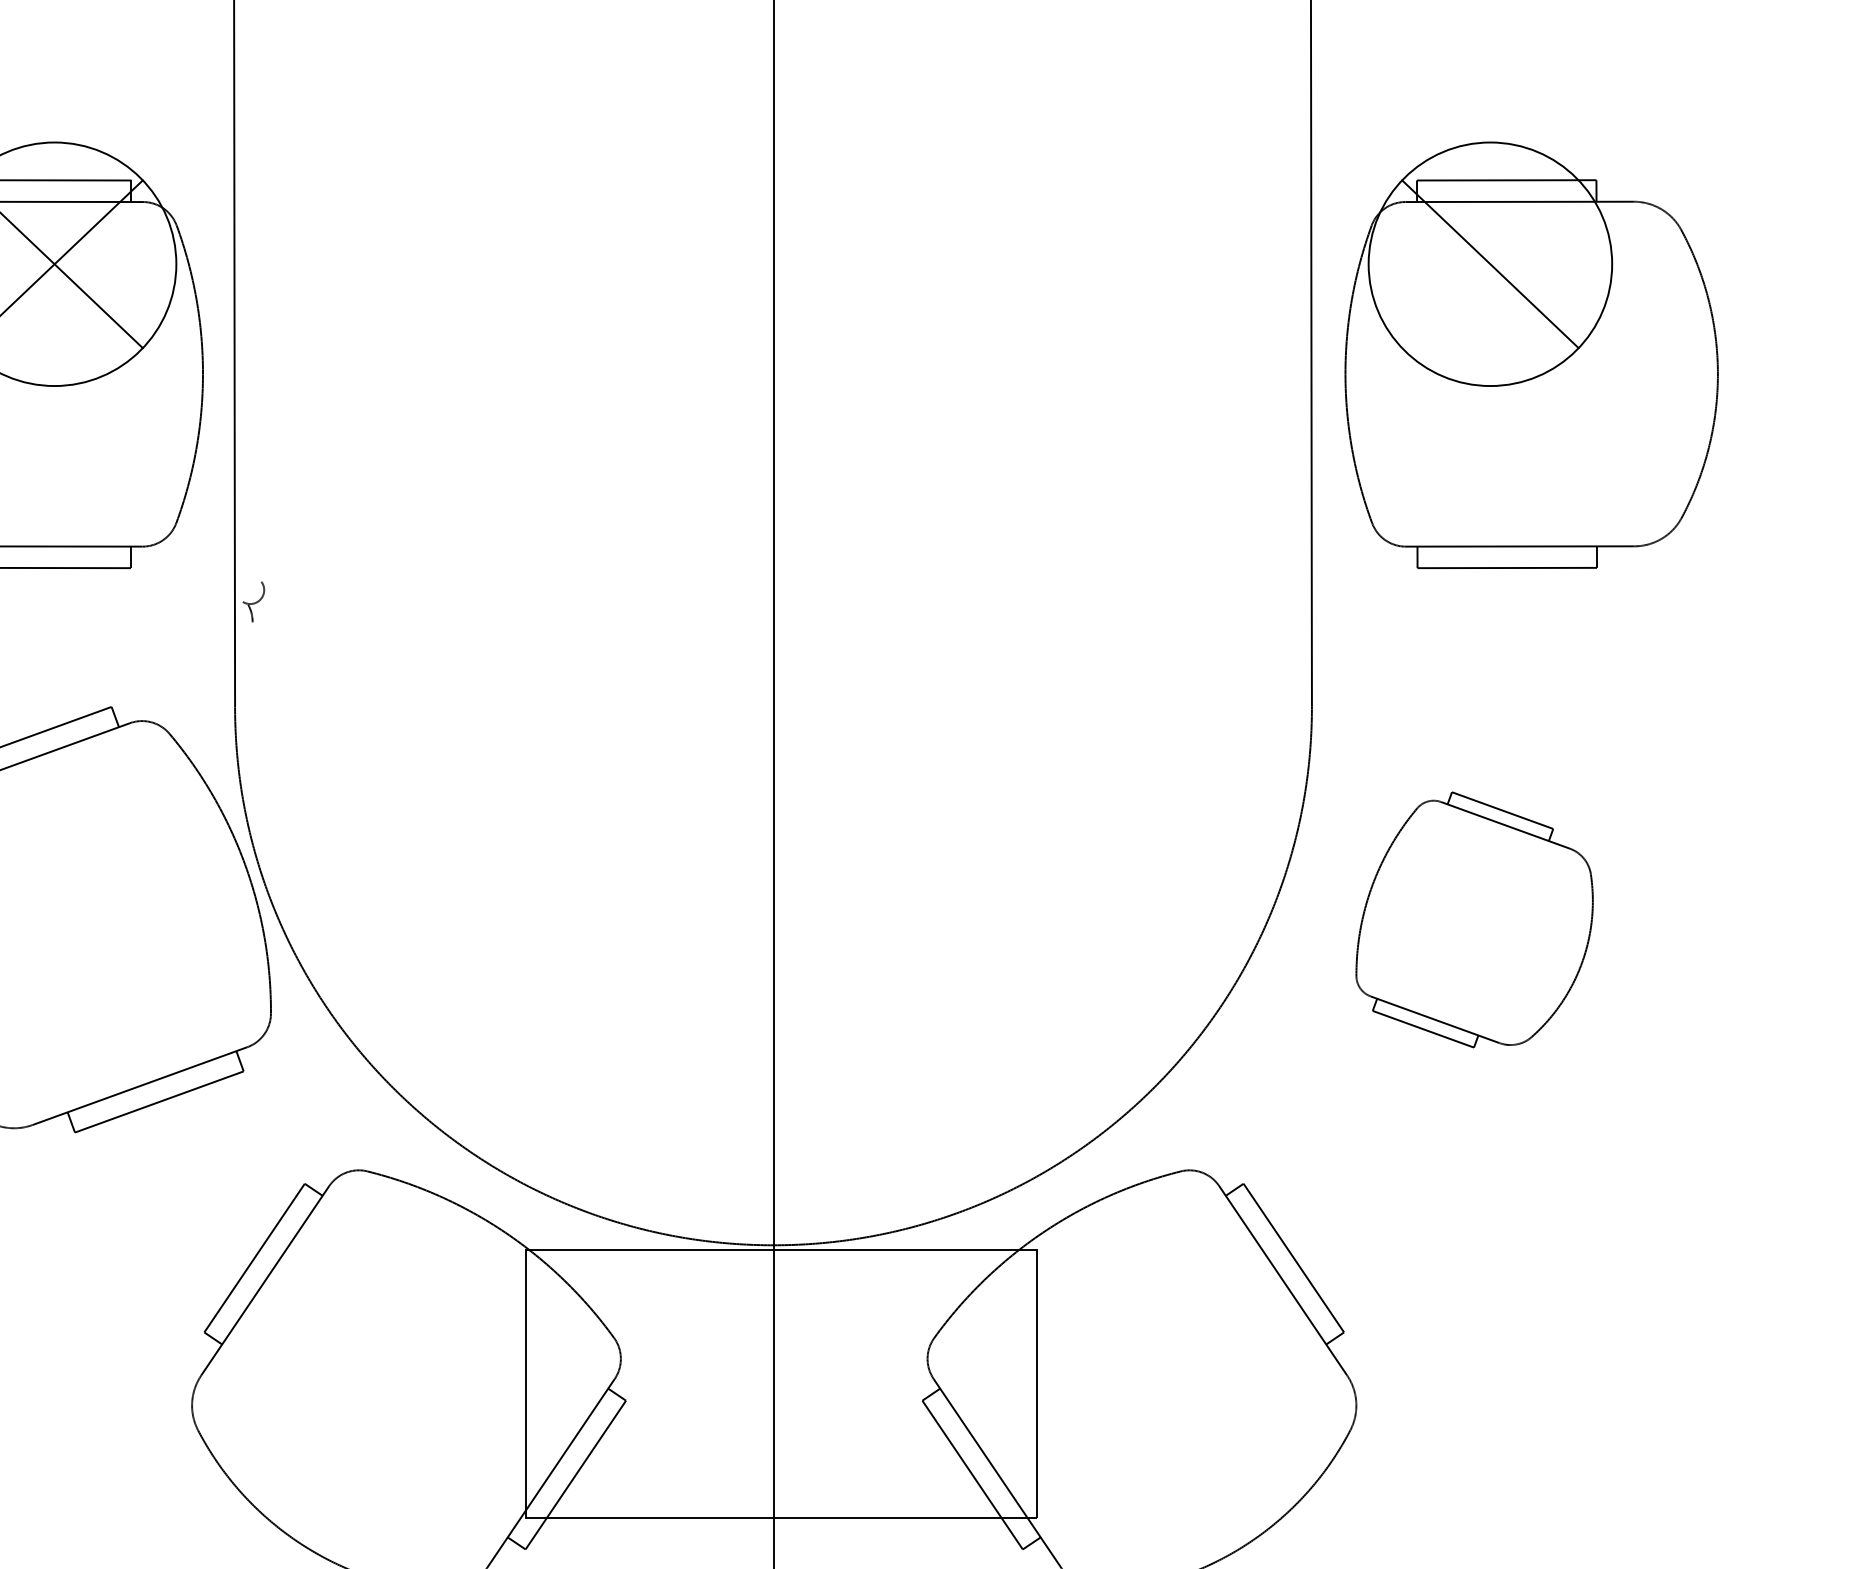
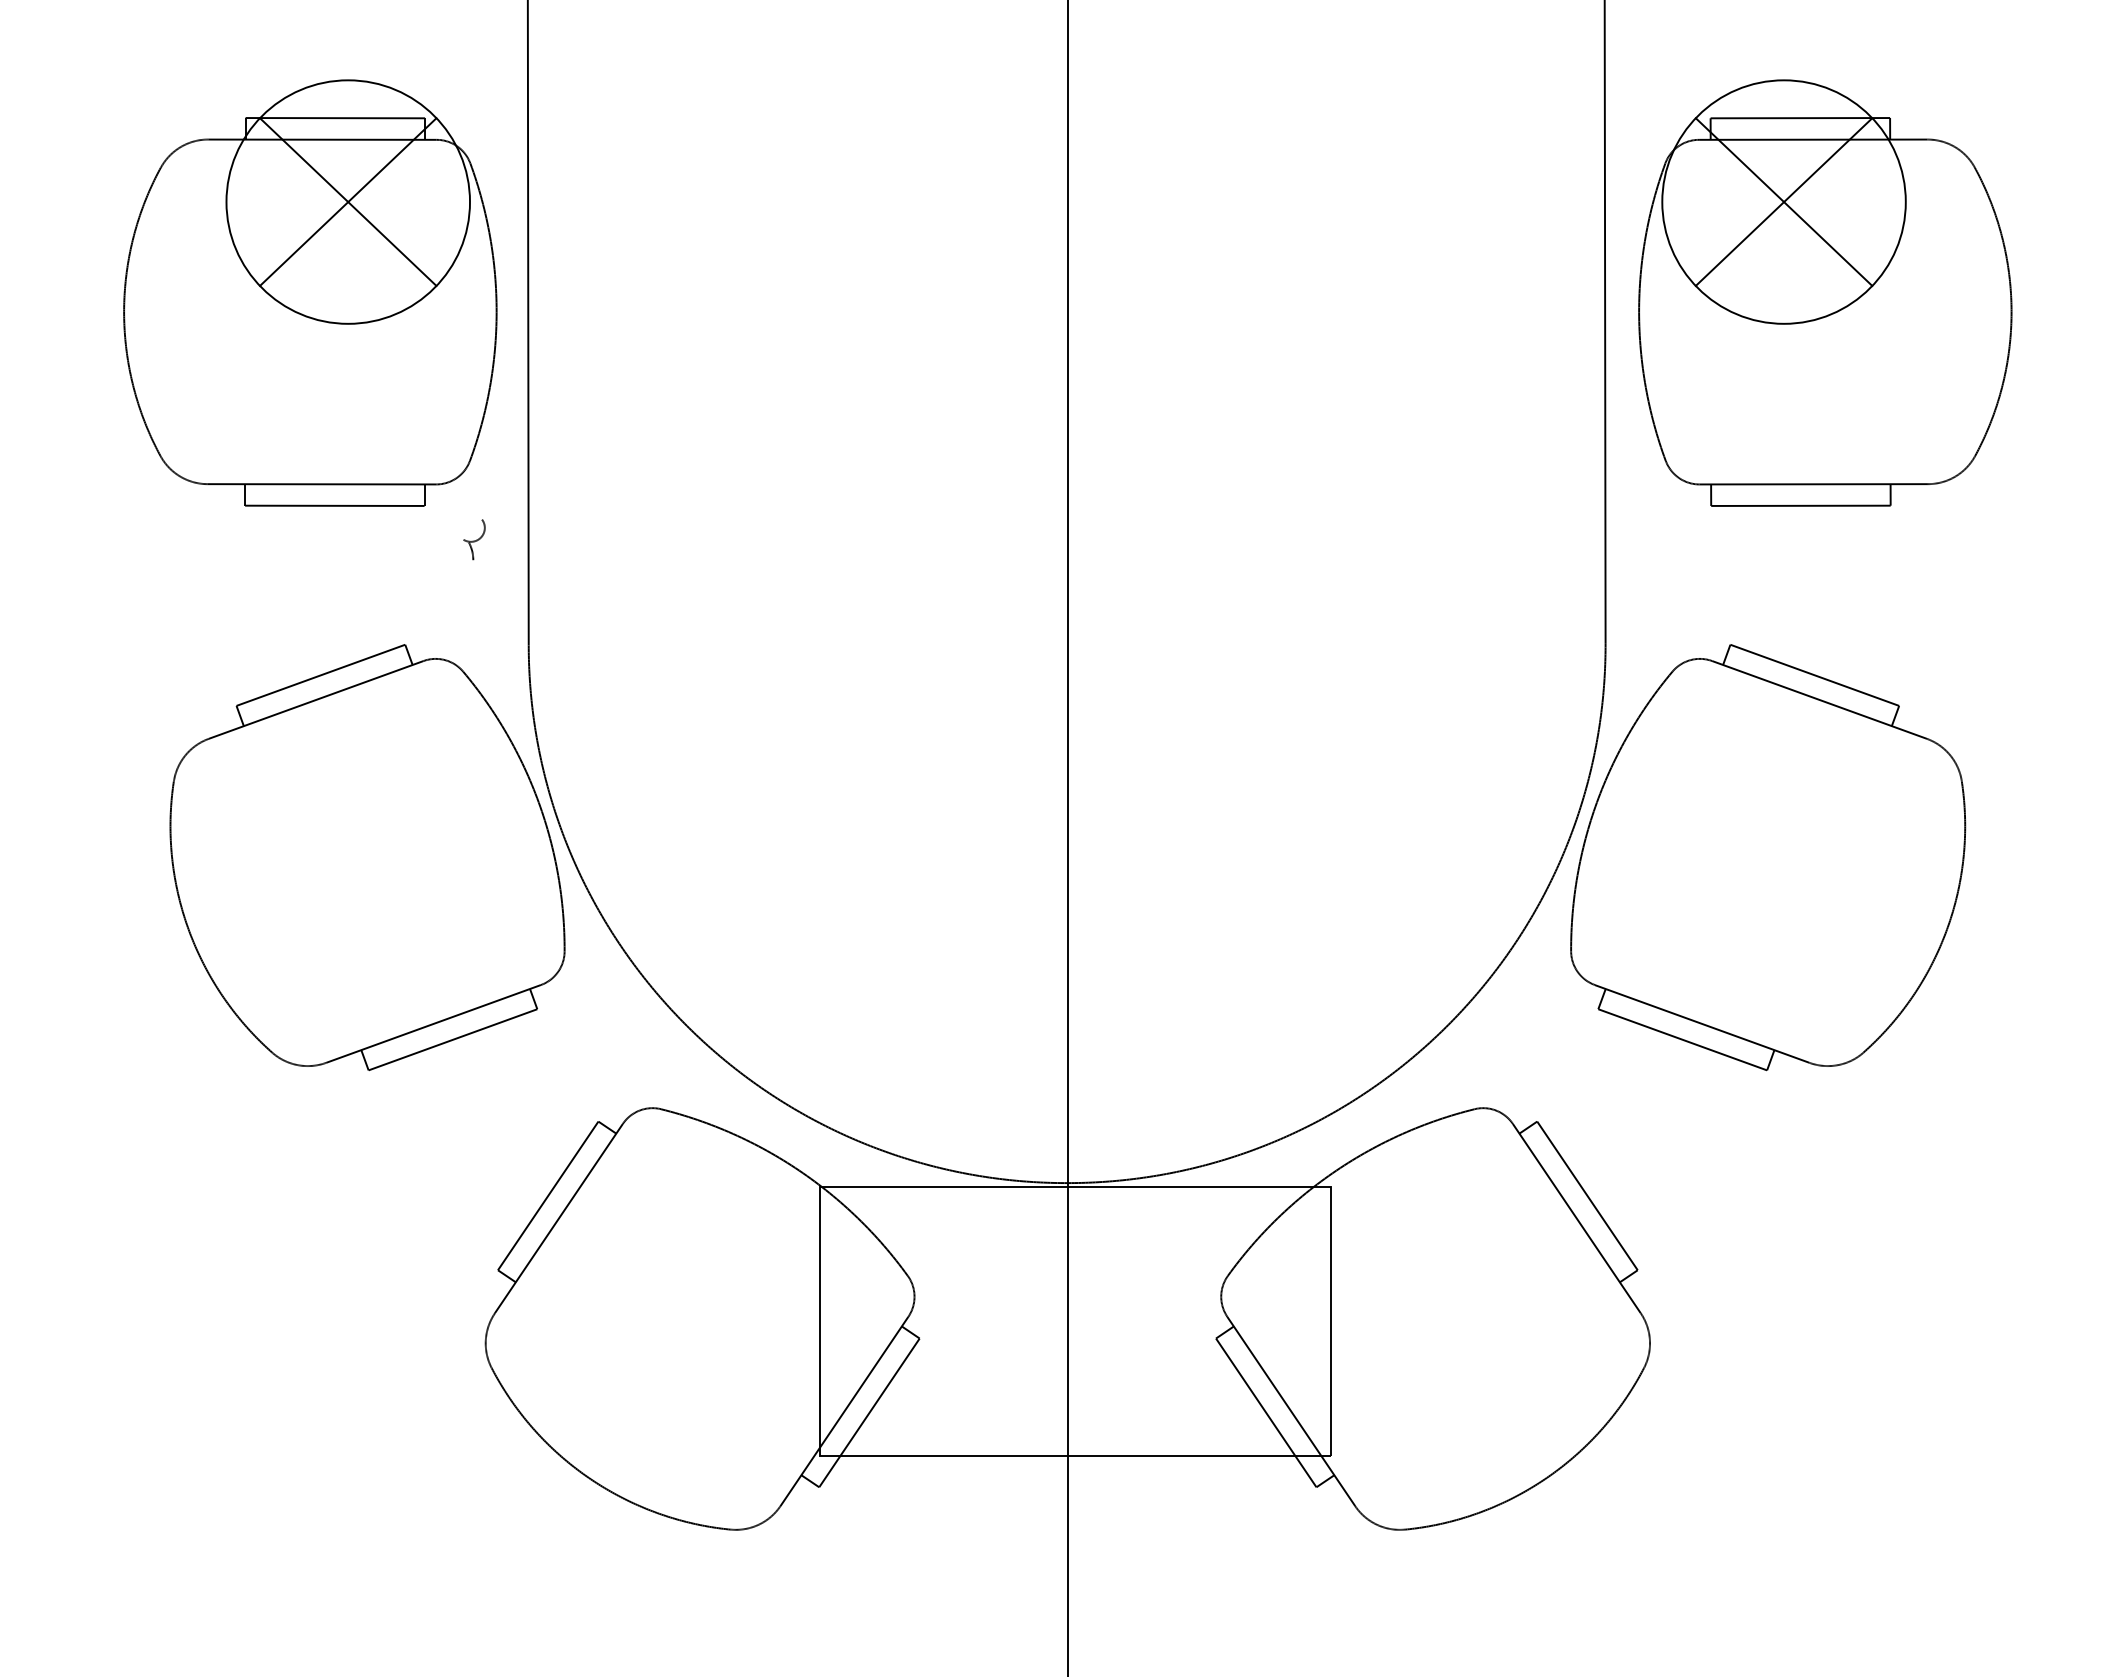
line: (1489, 263) -> (1783, 201), added
part: (253, 601) -> (474, 539), moved
part: (1474, 919) -> (1768, 857), size x1.67

